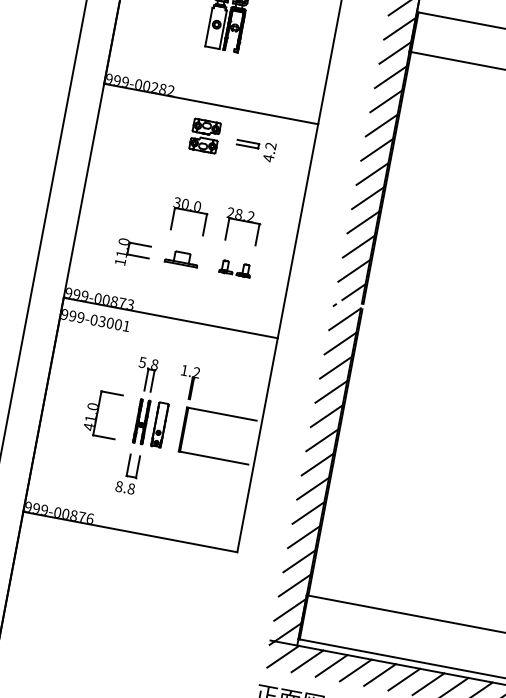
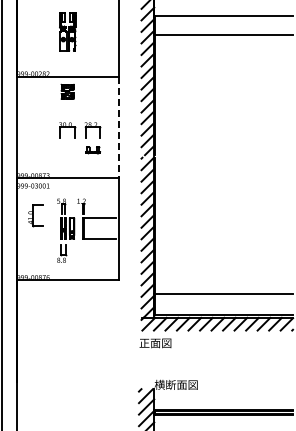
part: (254, 149) -> (91, 93), removed
line: (297, 231) -> (118, 127), solid -> dashed
part: (157, 257) -> (56, 151), removed
part: (102, 414) -> (35, 215), moved

